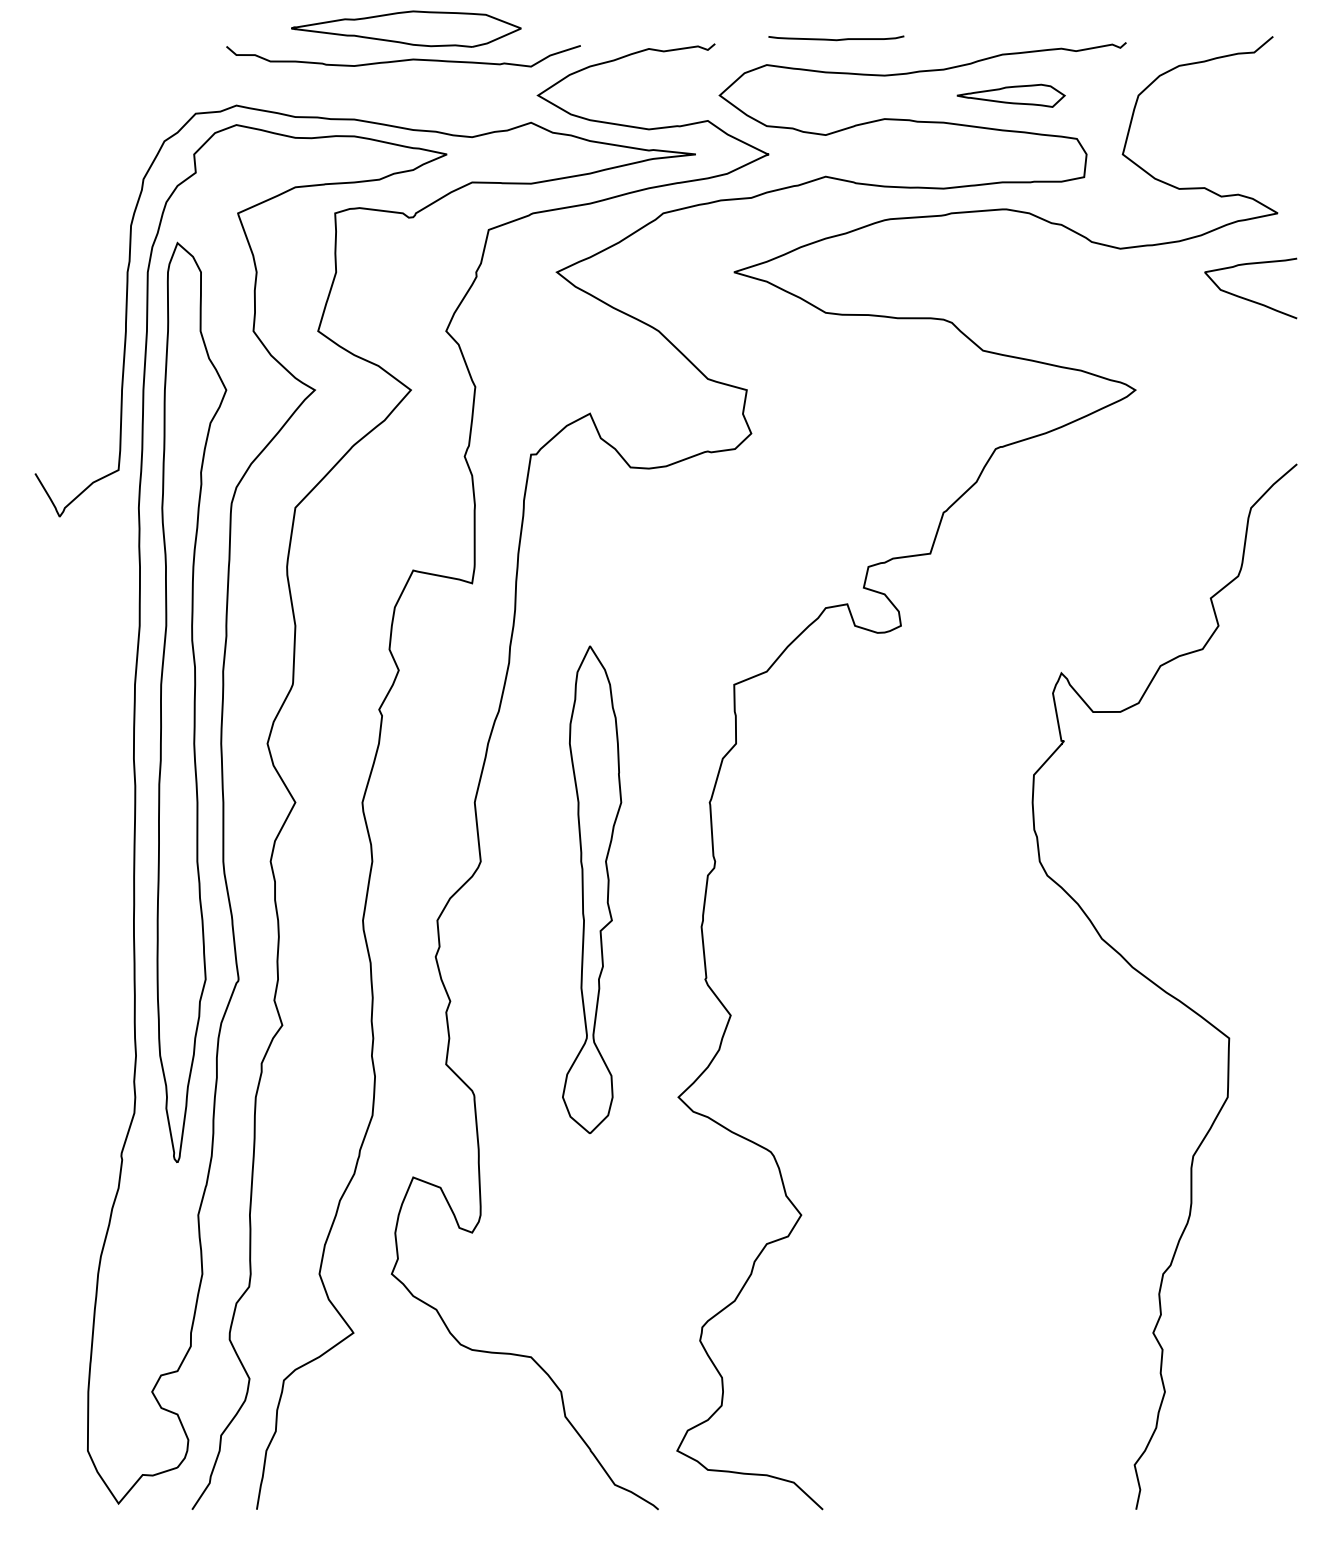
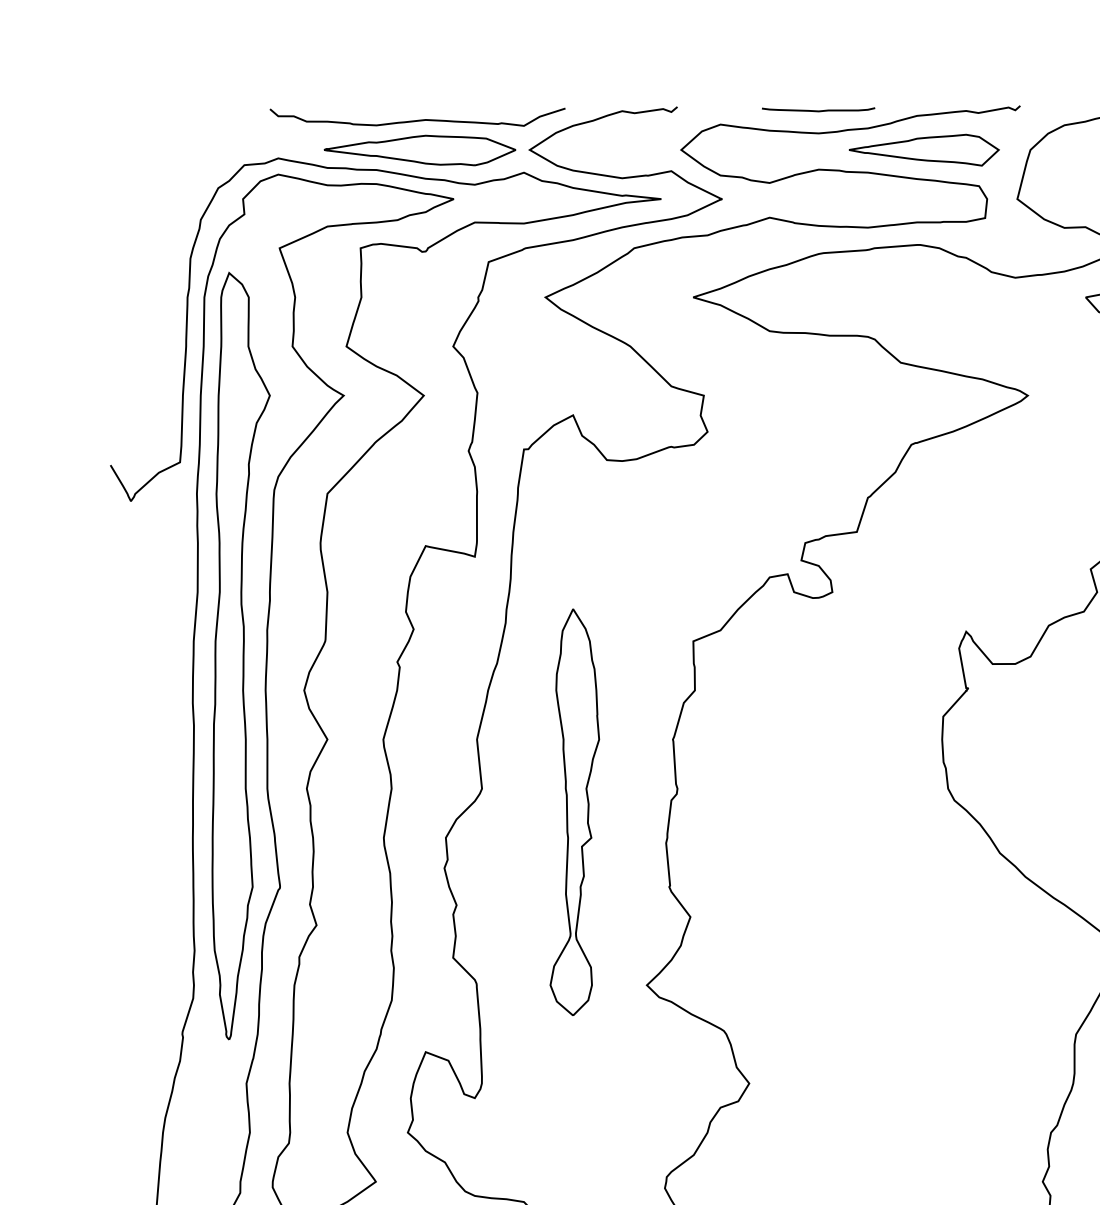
part: (406, 28) -> (420, 149), moved
curve: (836, 39) -> (818, 110), moved
part: (1010, 95) -> (923, 149), size x1.67

